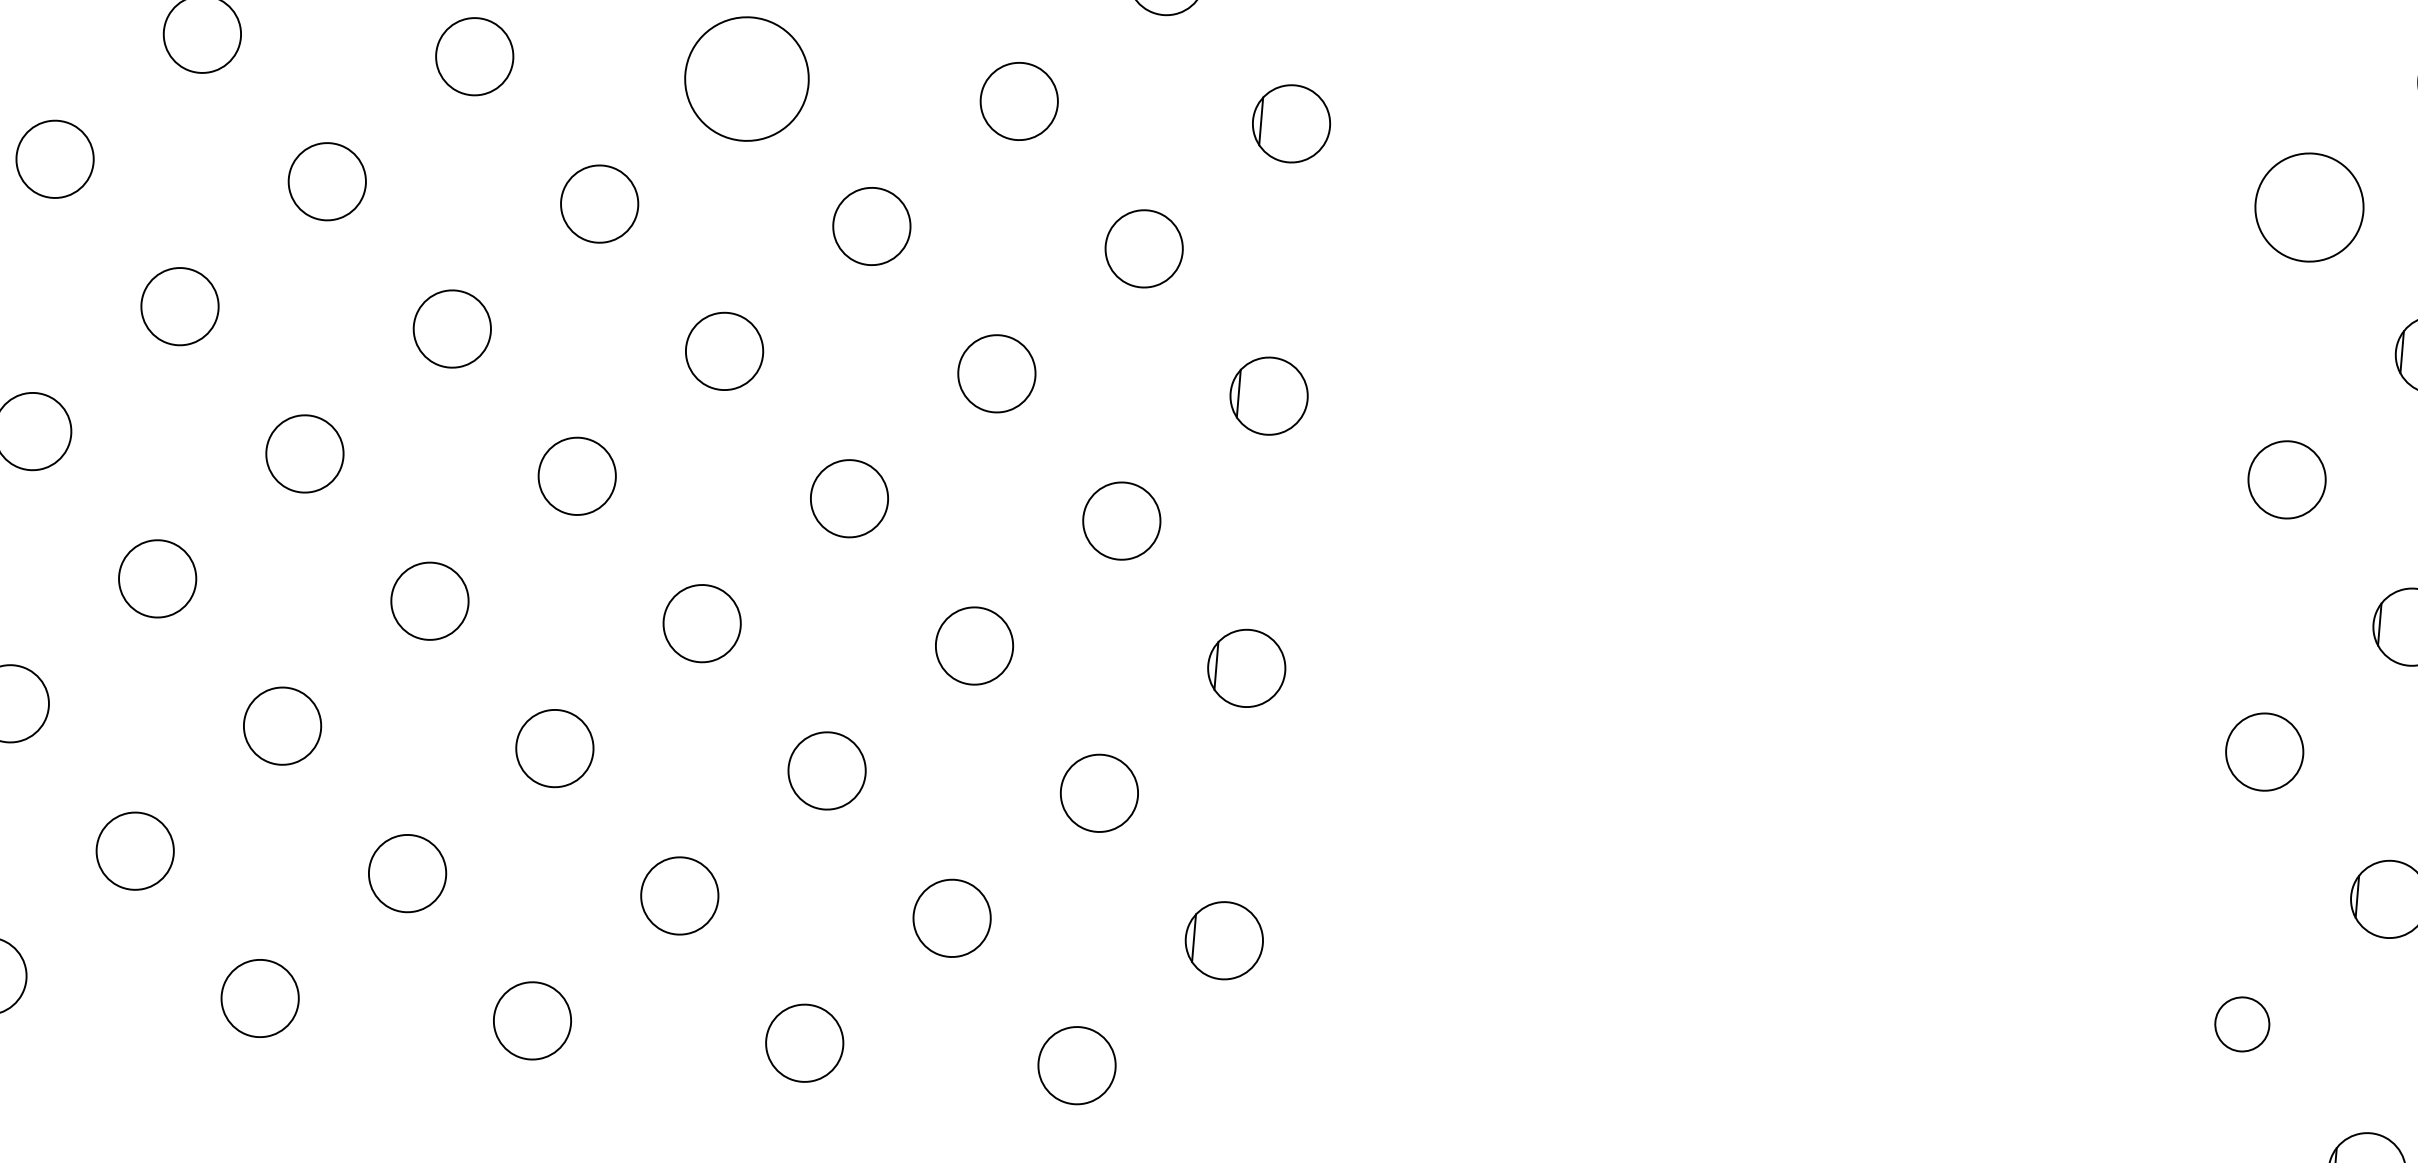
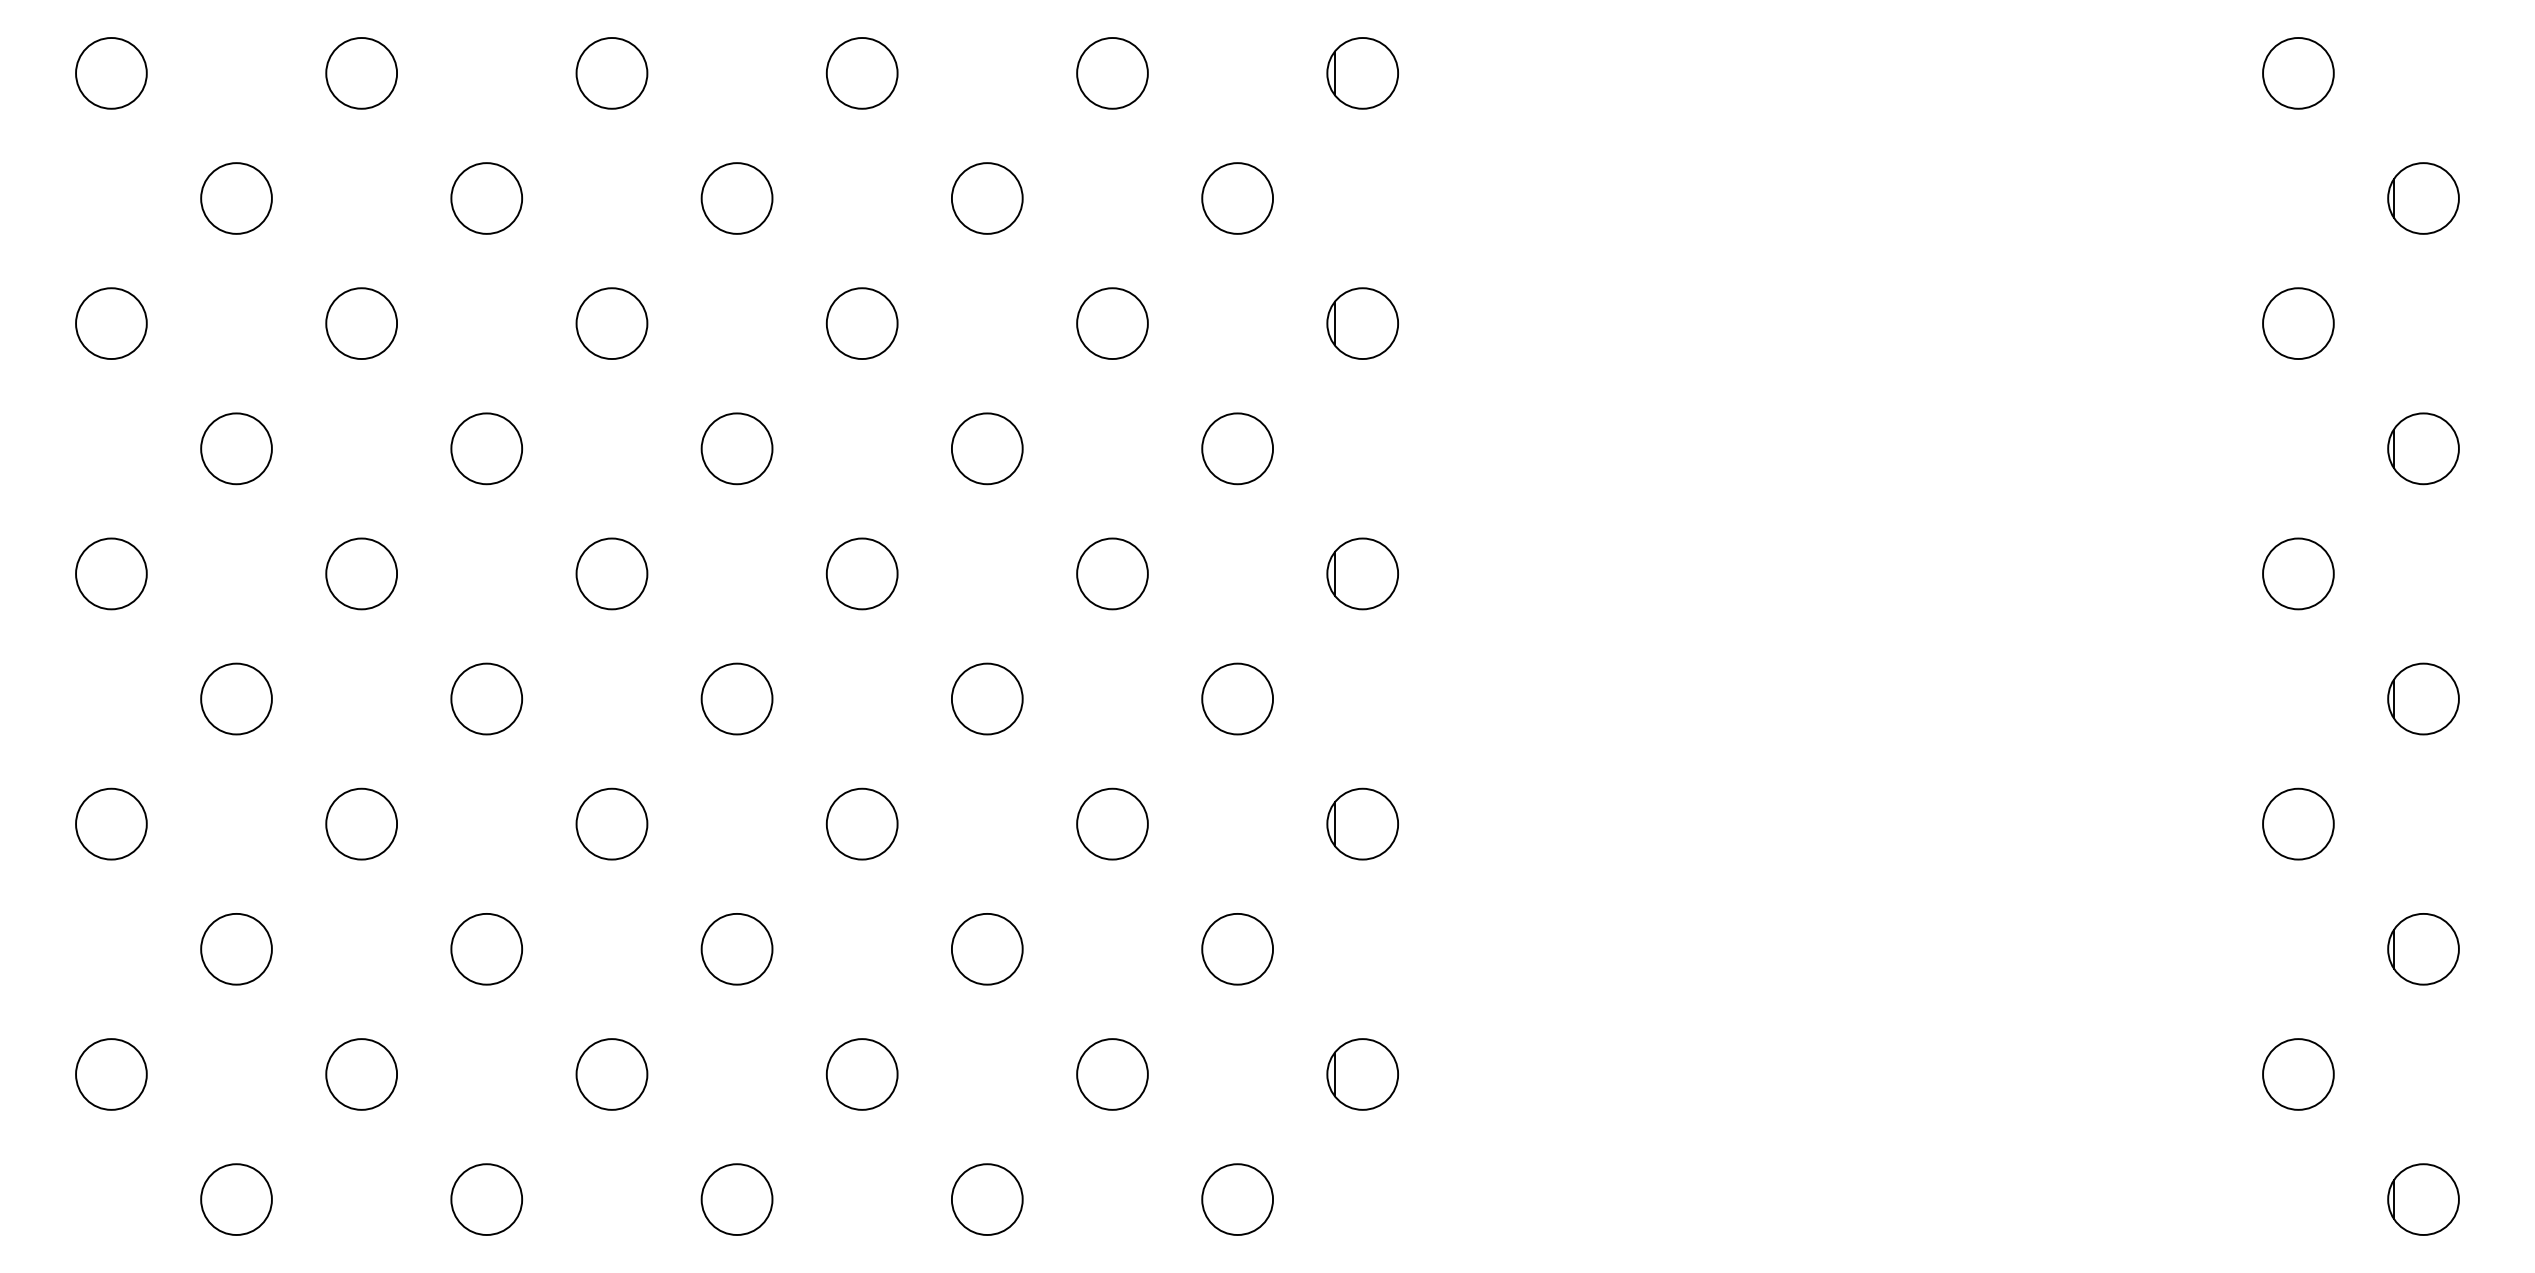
circle: (746, 78) -> (861, 323), size x0.62
circle: (2309, 207) -> (2298, 323), size x0.71
circle: (2242, 1024) -> (2298, 1074), size x1.43

